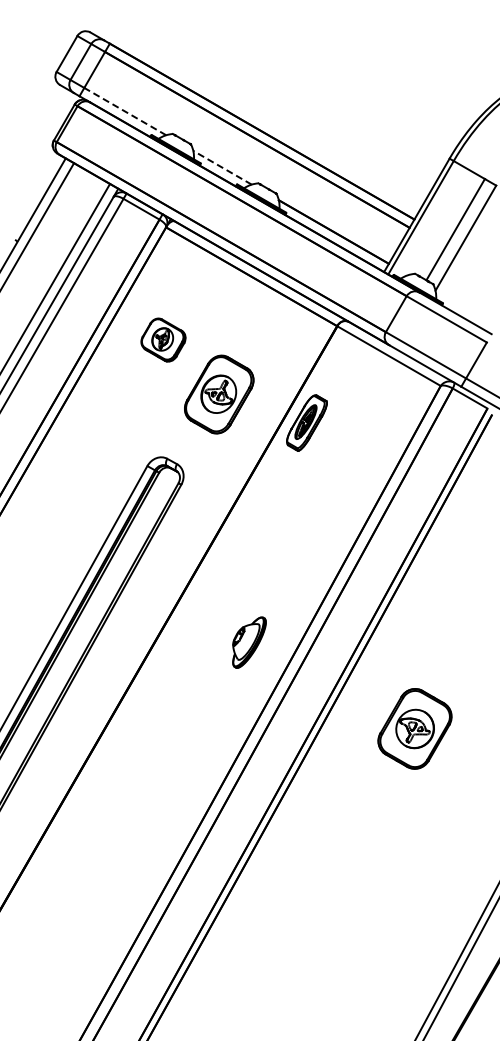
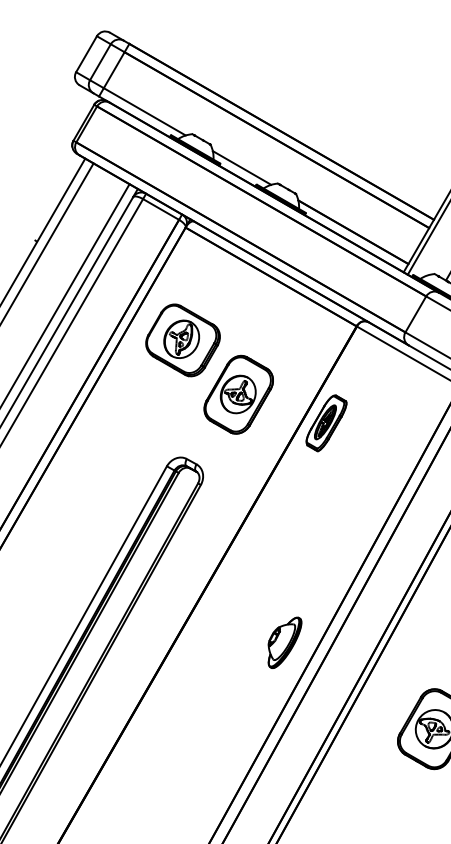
line: (124, 111) -> (144, 111), dashed -> solid
line: (222, 167) -> (242, 167), dashed -> solid
part: (163, 339) -> (183, 339), size x1.67
part: (249, 642) -> (285, 642), moved

